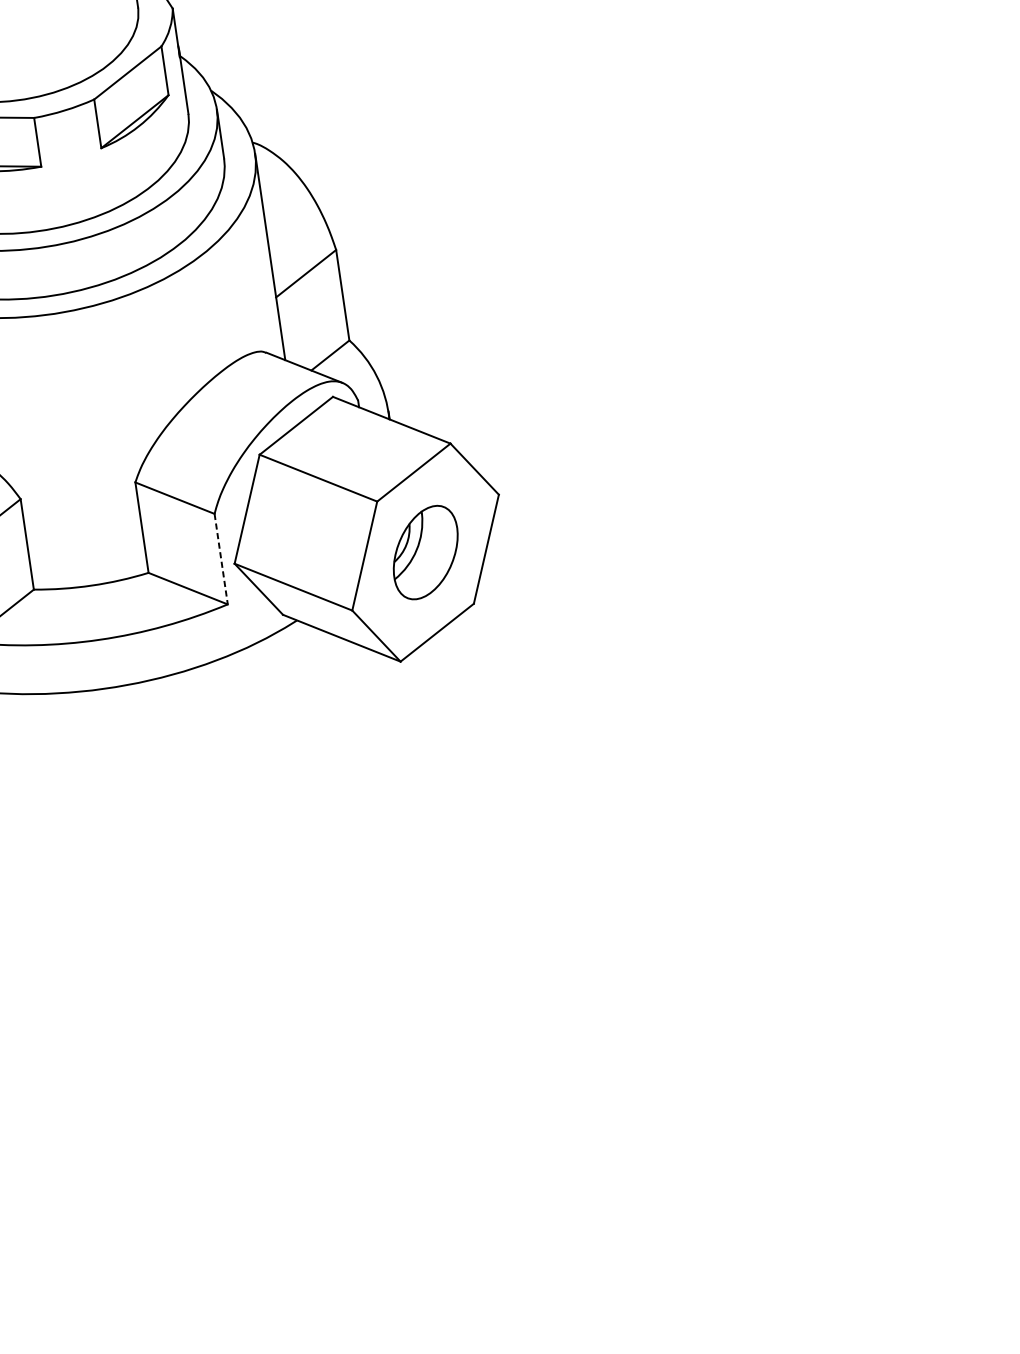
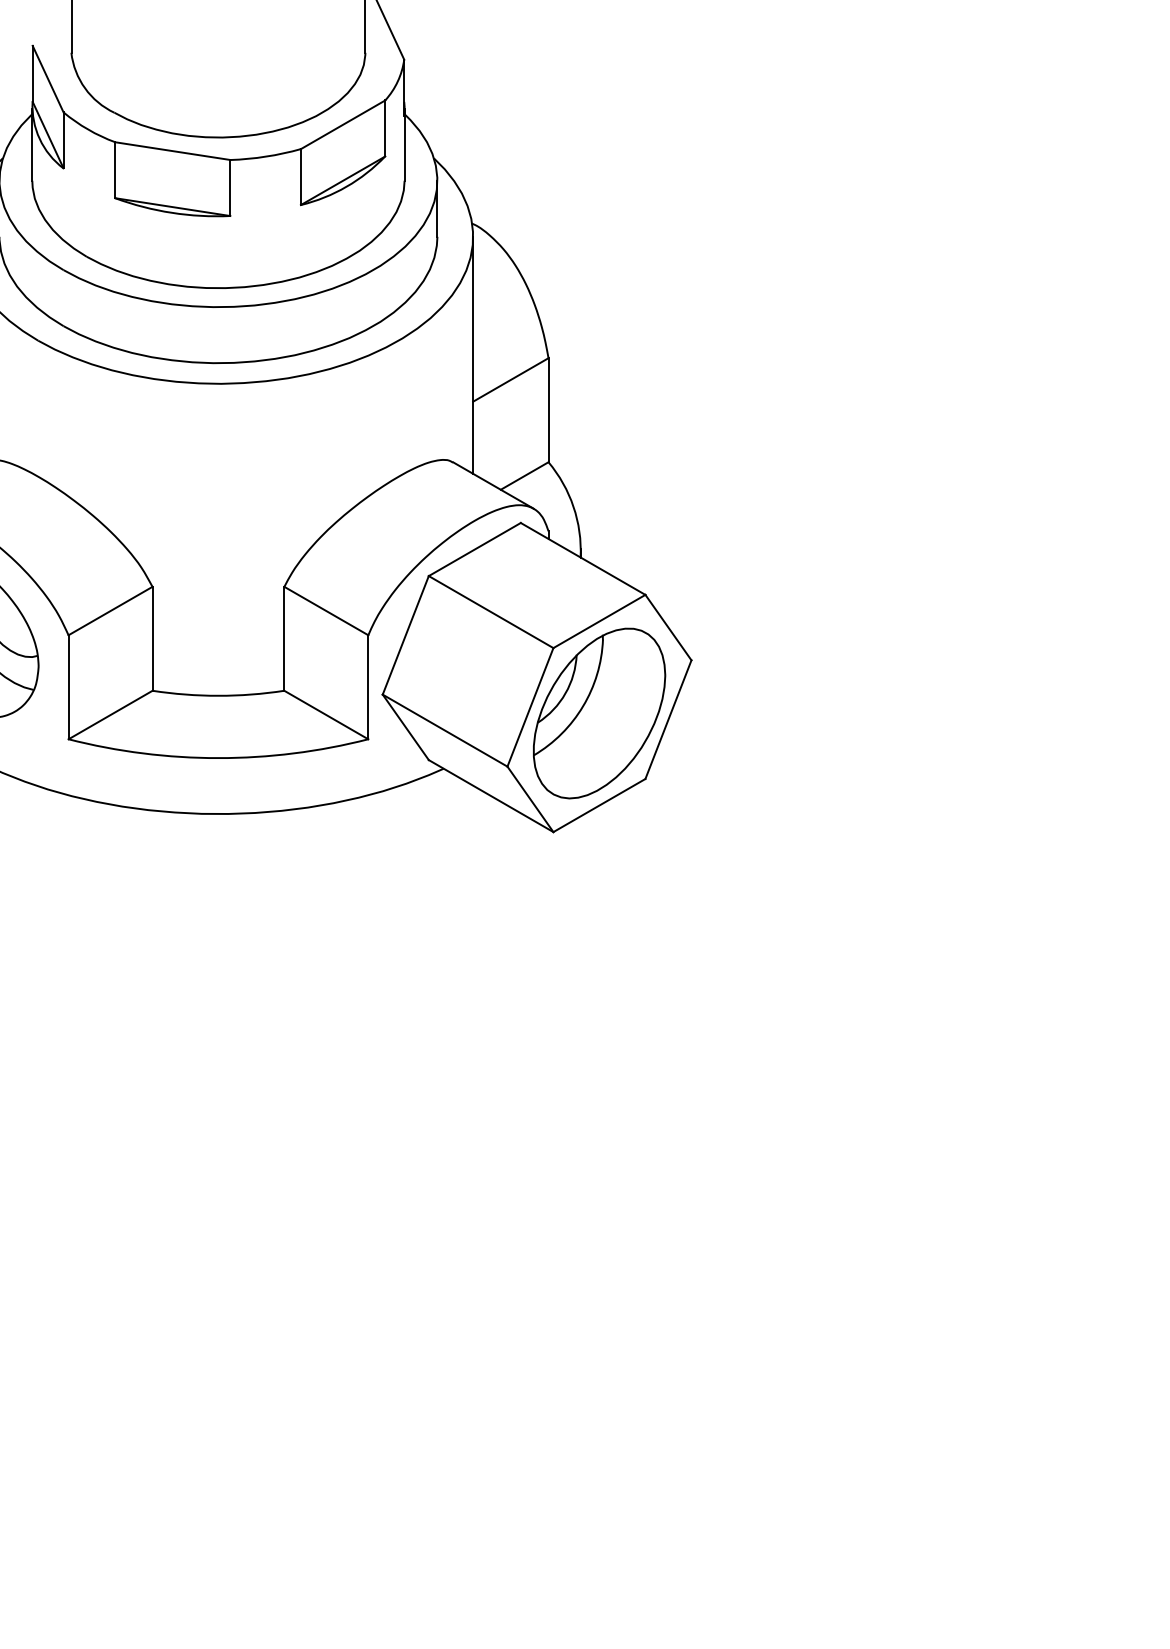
part: (425, 552) -> (599, 713), size x1.67
line: (221, 559) -> (368, 687), dashed -> solid

